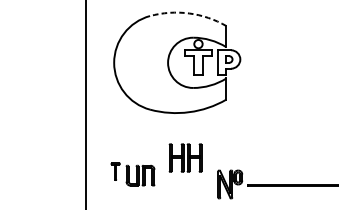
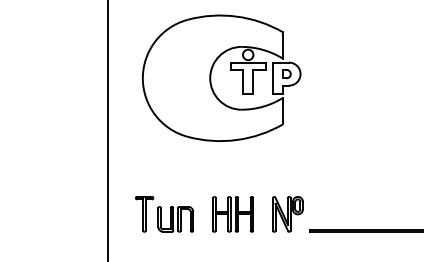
arc: (189, 13) -> (236, 16), dashed -> solid
part: (185, 158) -> (232, 214), moved
part: (115, 171) -> (144, 214), size x1.67
part: (229, 184) -> (287, 214), moved

